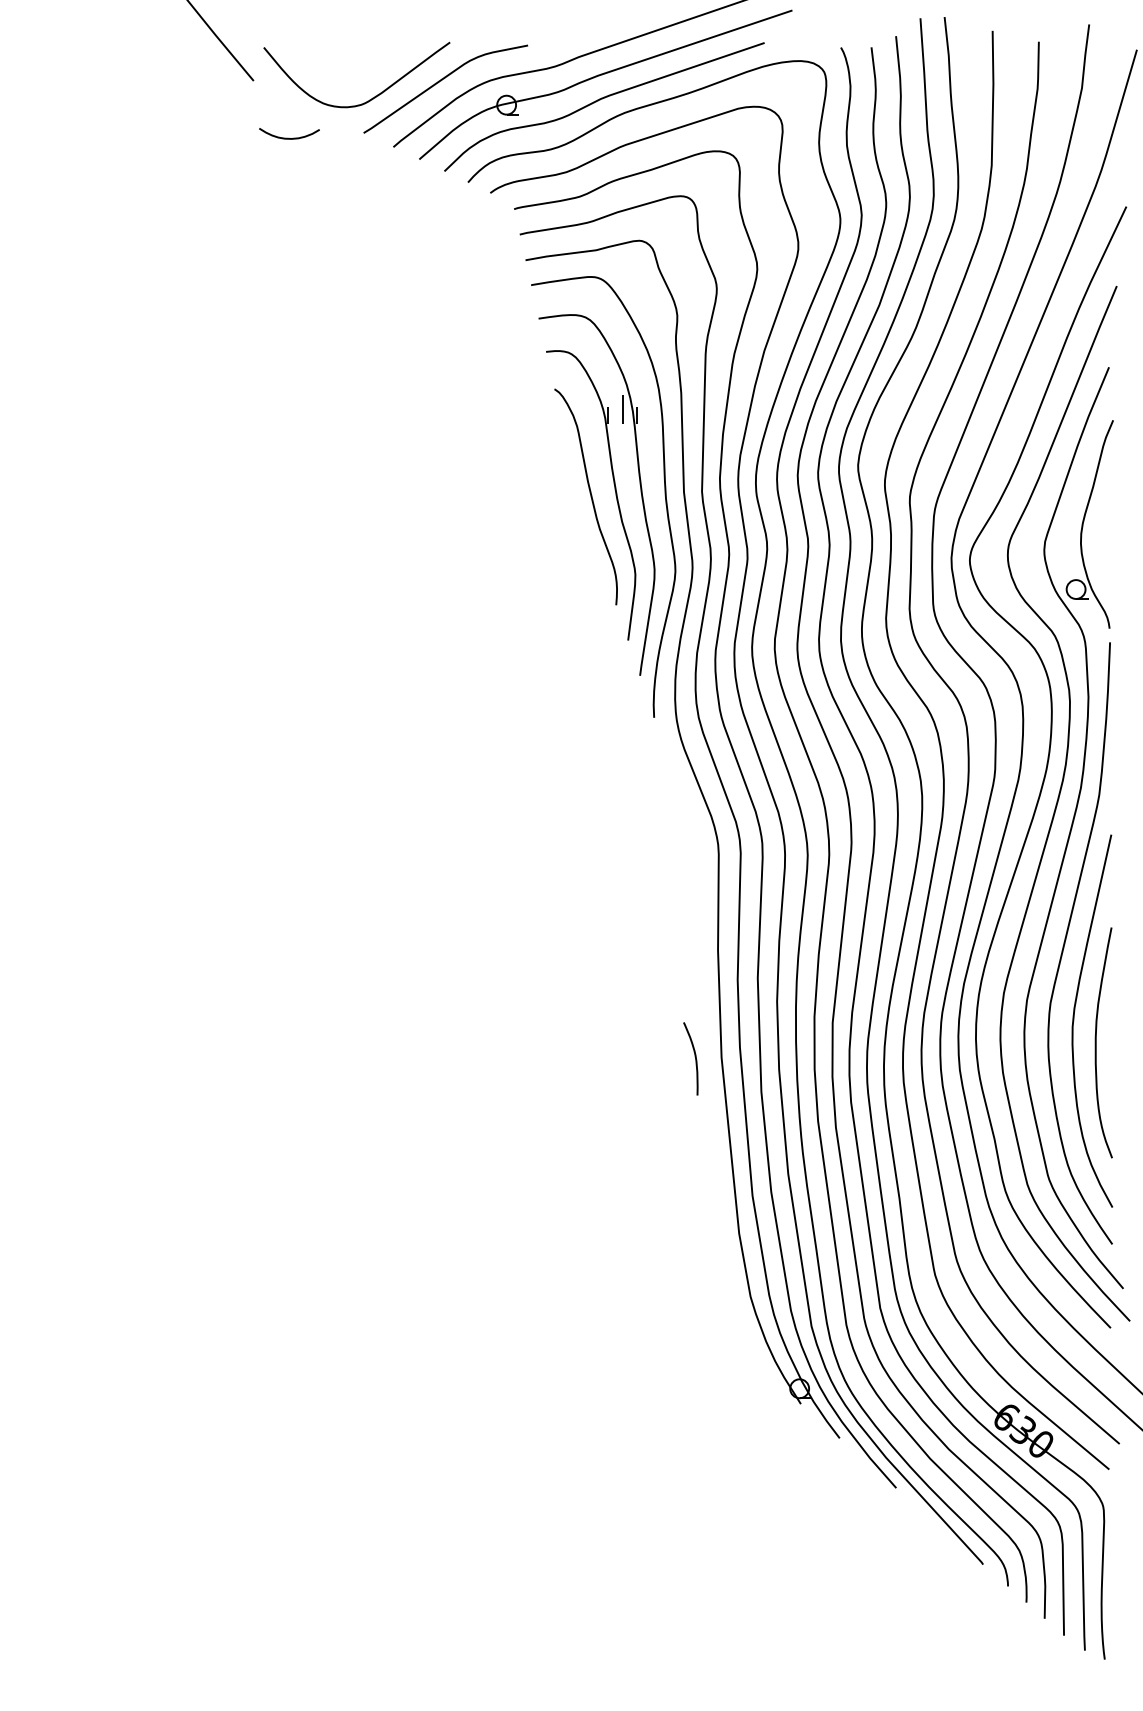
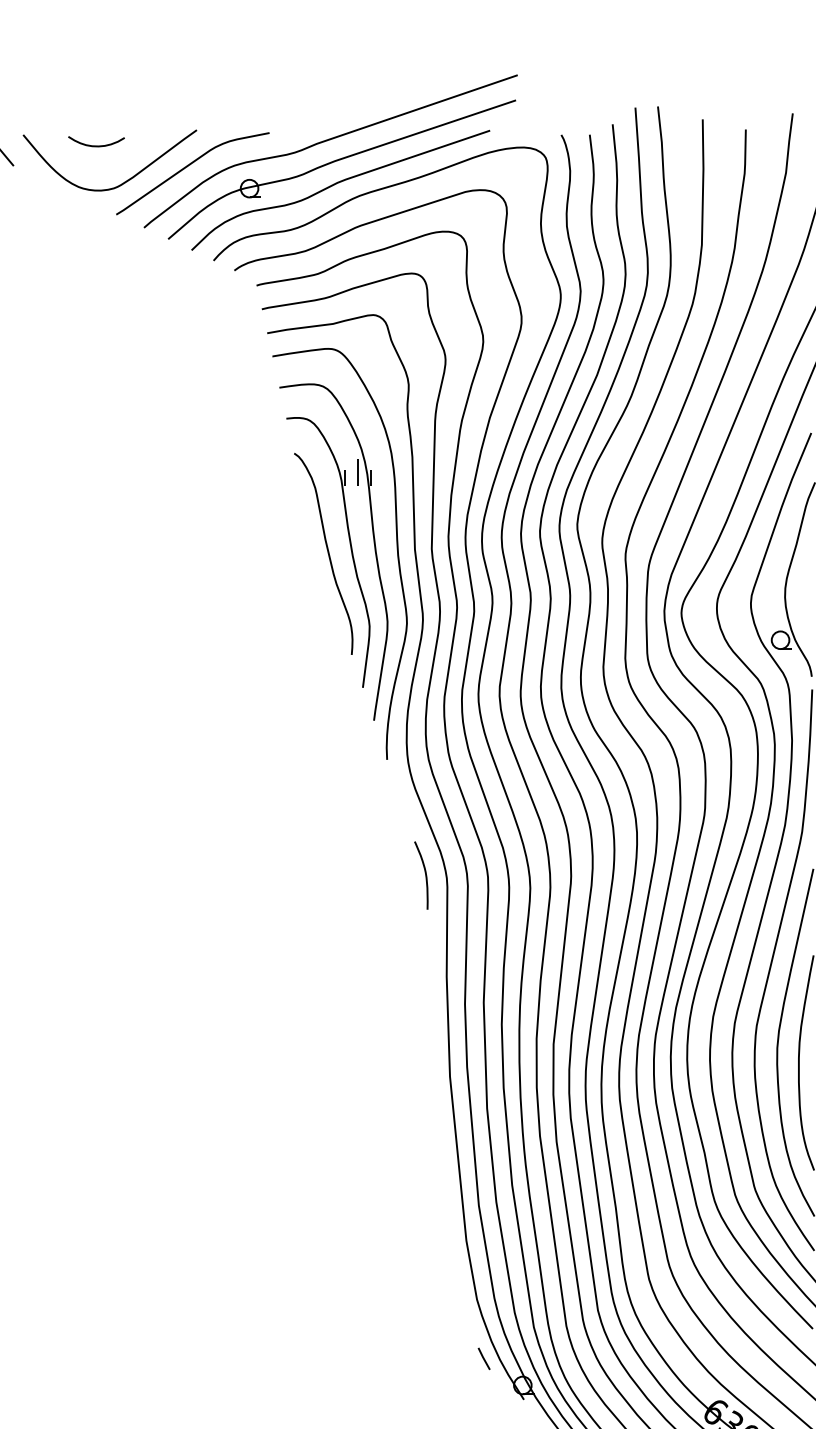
curve: (288, 137) -> (95, 145), moved
curve: (694, 1056) -> (424, 873), moved
line: (757, 1360) -> (483, 1359), added

